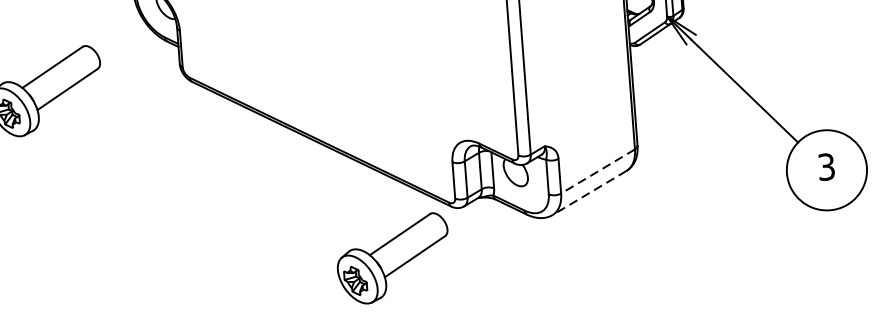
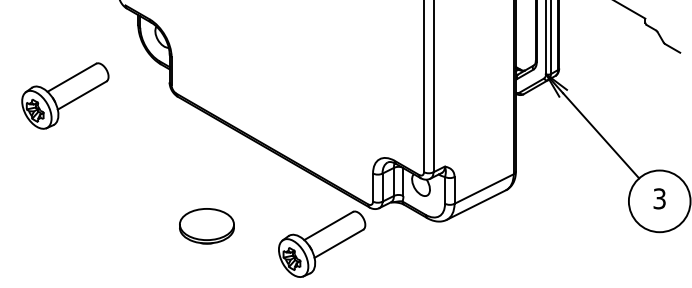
line: (597, 172) -> (483, 189), dashed -> solid
line: (588, 193) -> (475, 205), dashed -> solid
part: (241, 247) -> (206, 226), added

